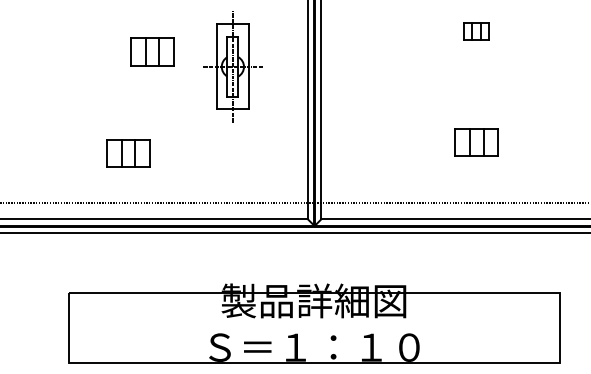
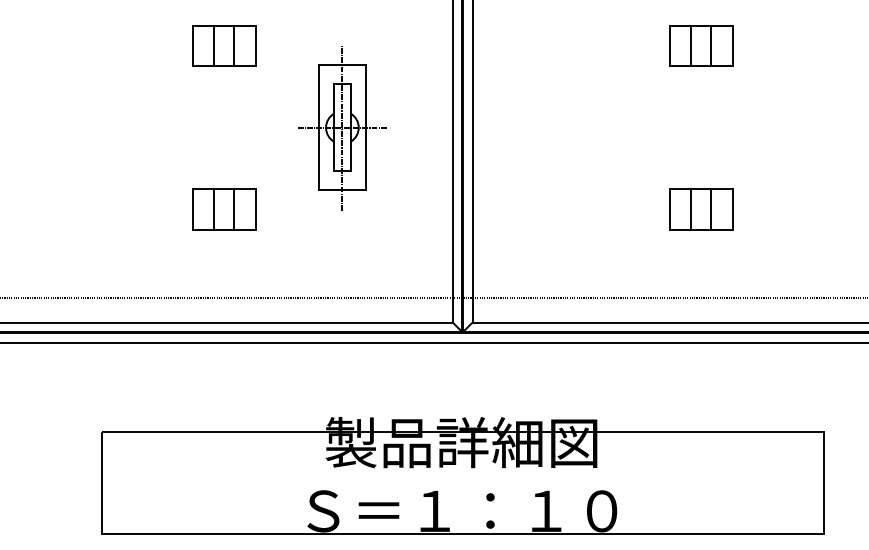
part: (476, 30) -> (700, 44), size x1.67
part: (152, 51) -> (224, 44), moved
part: (232, 66) -> (341, 127), moved
part: (128, 153) -> (224, 209), moved

